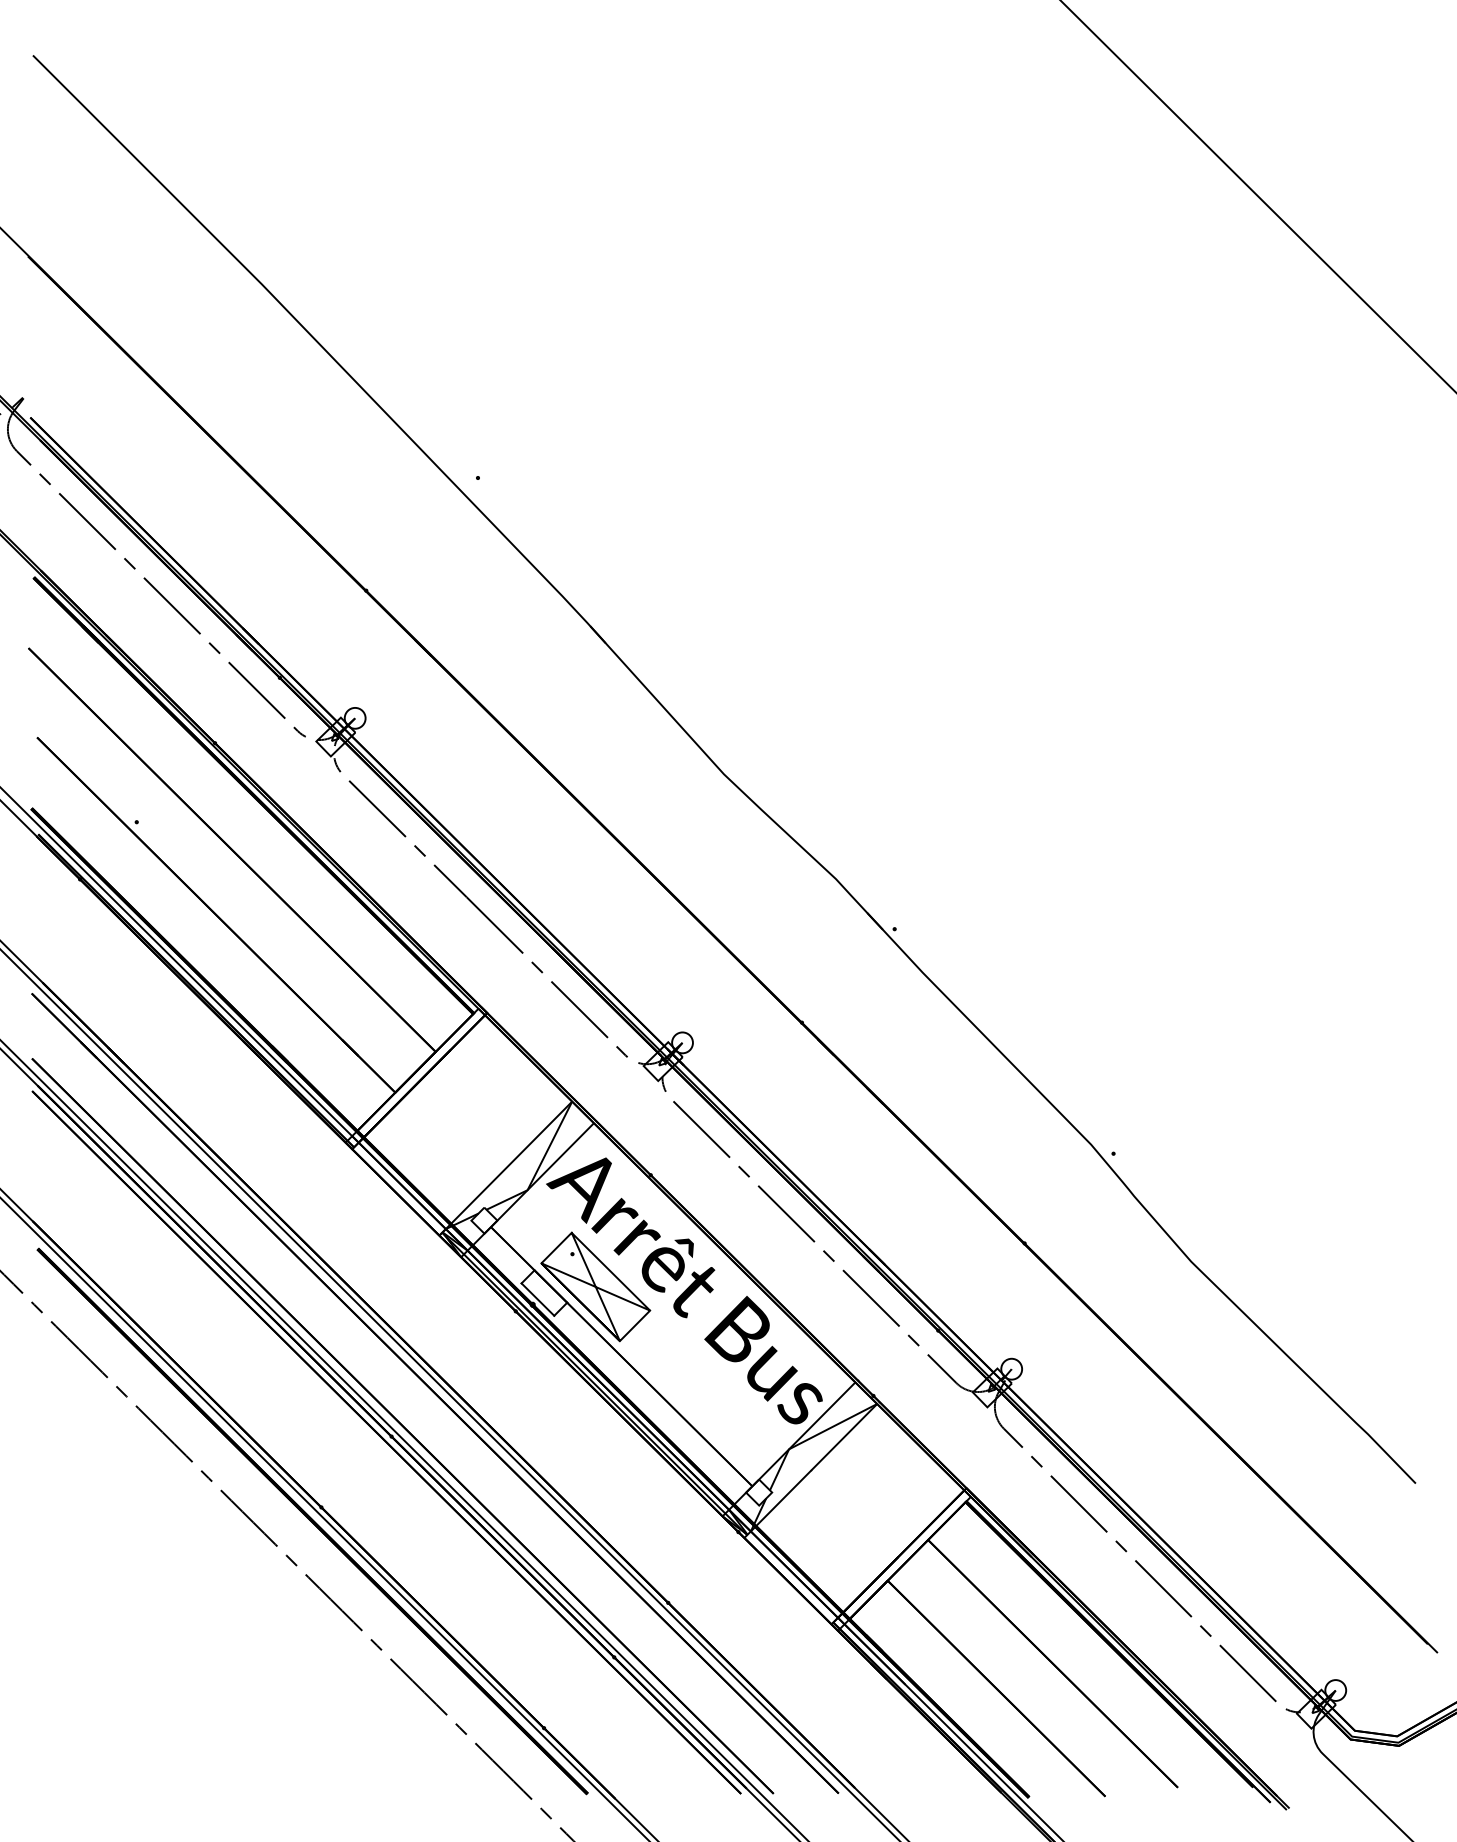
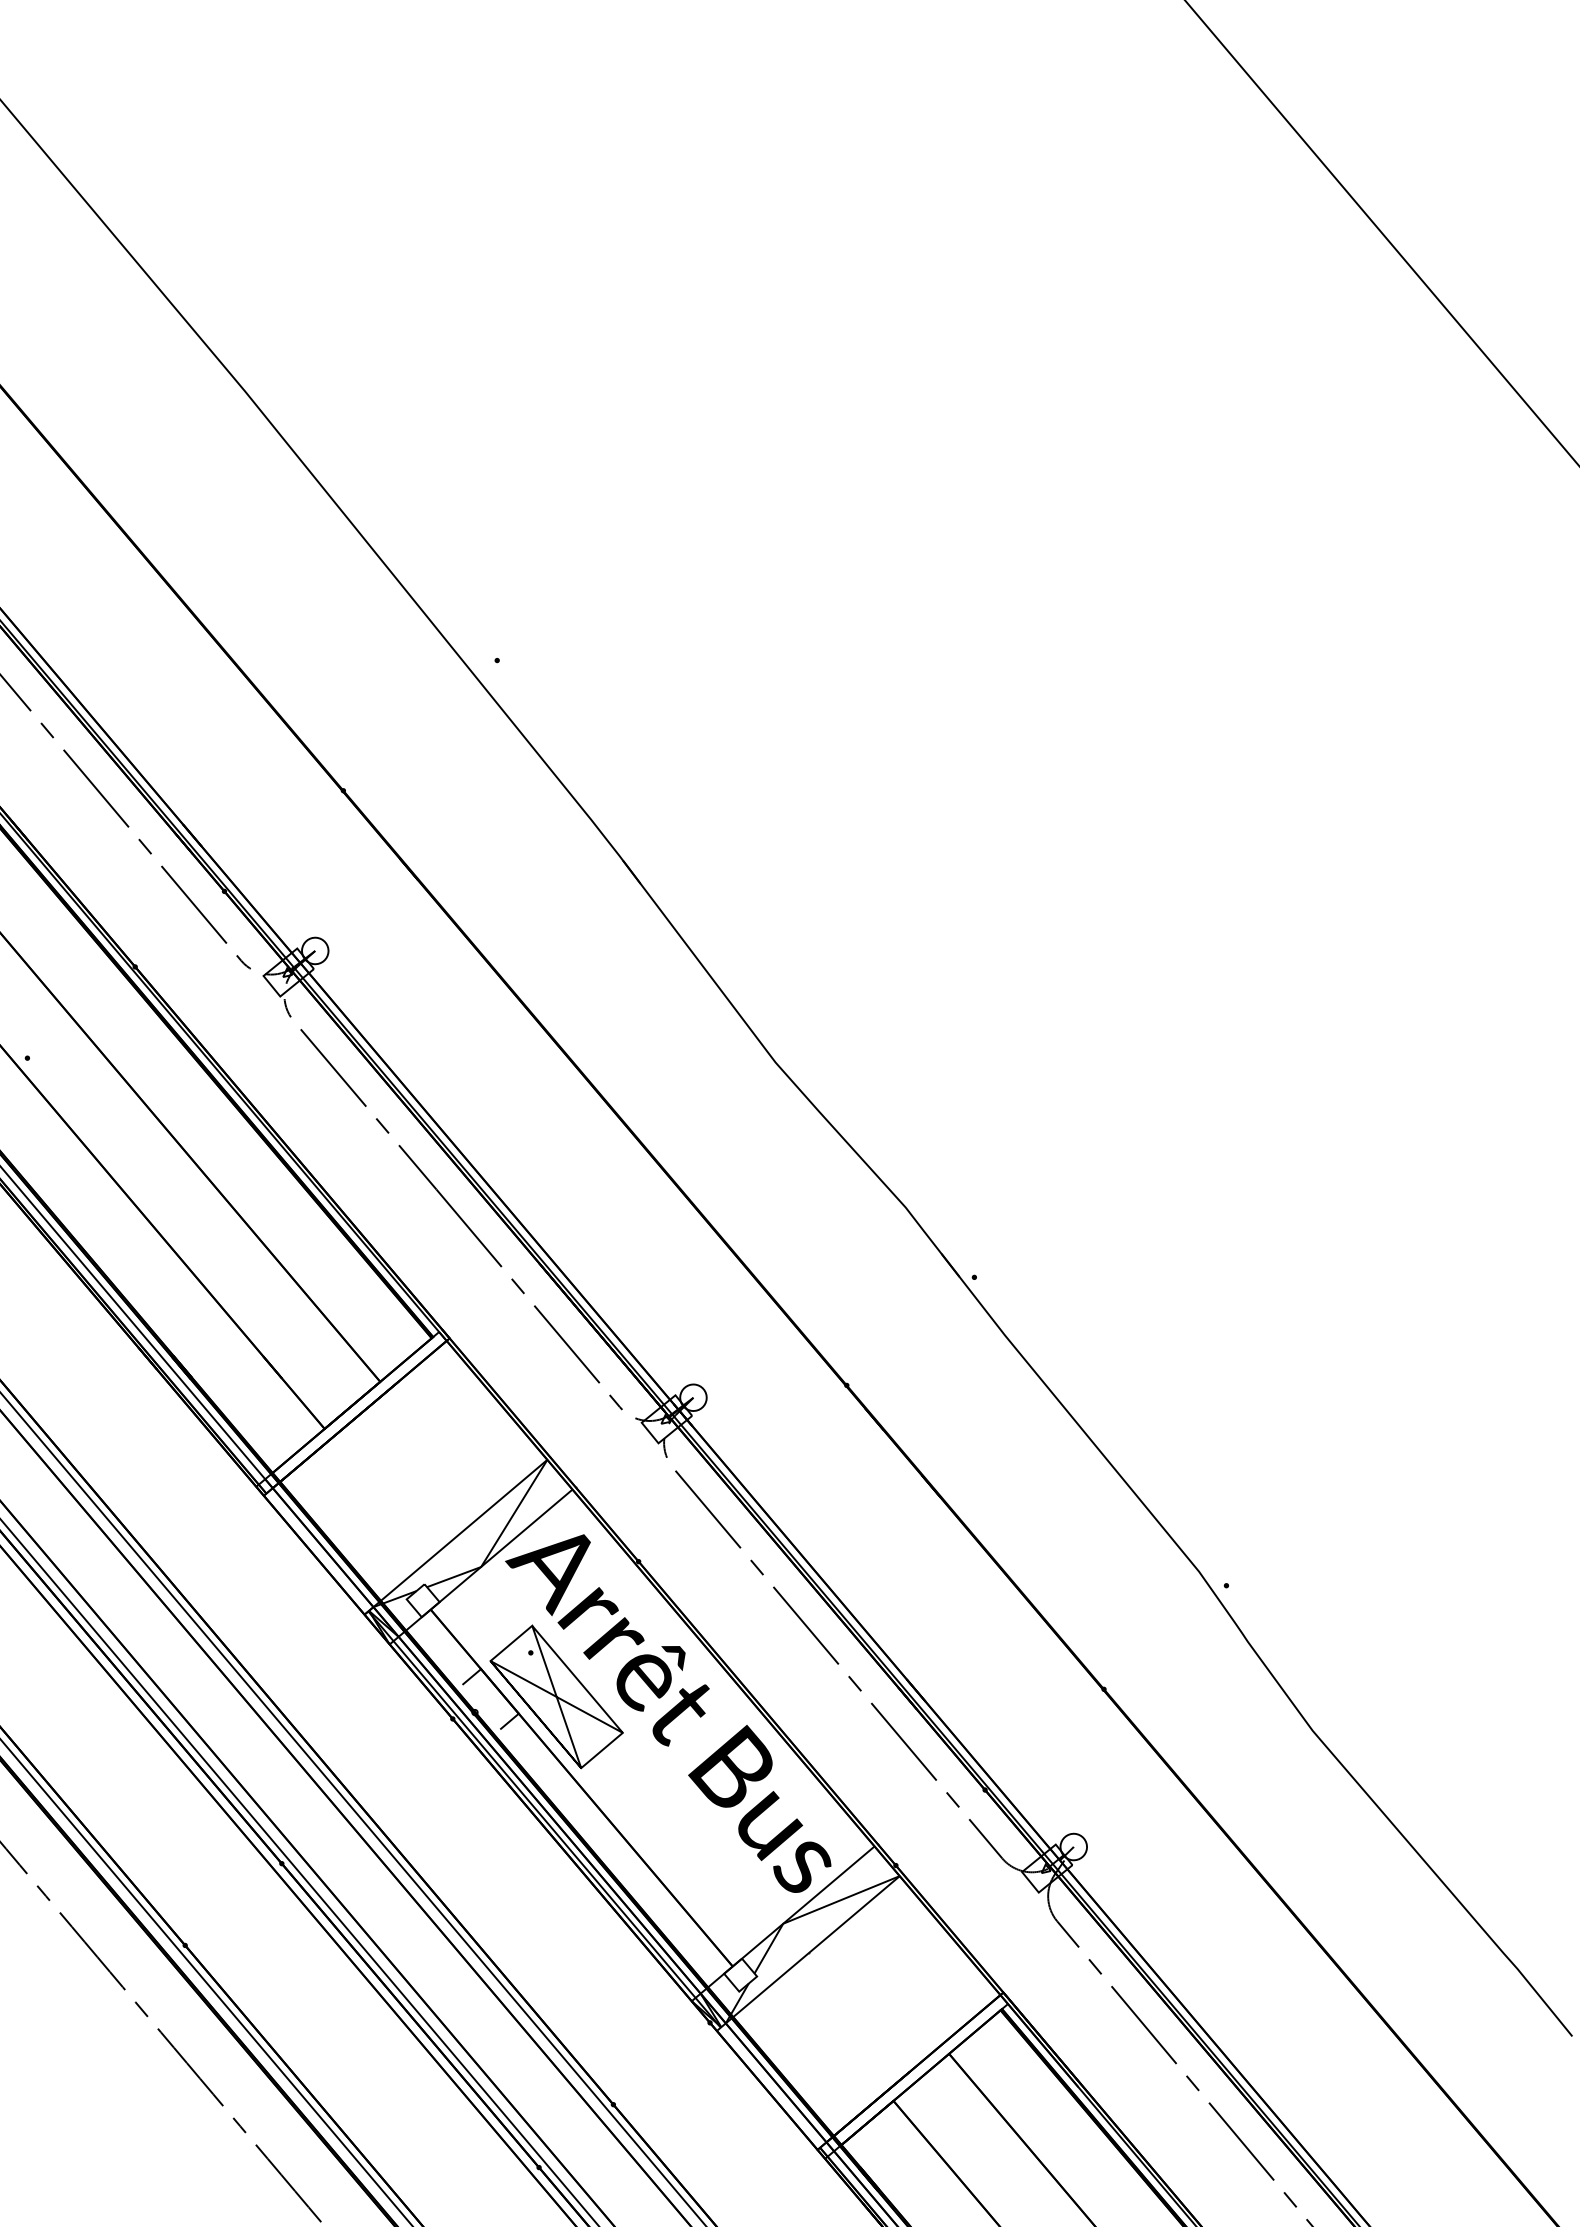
line: (537, 1299) -> (481, 1706), removed

